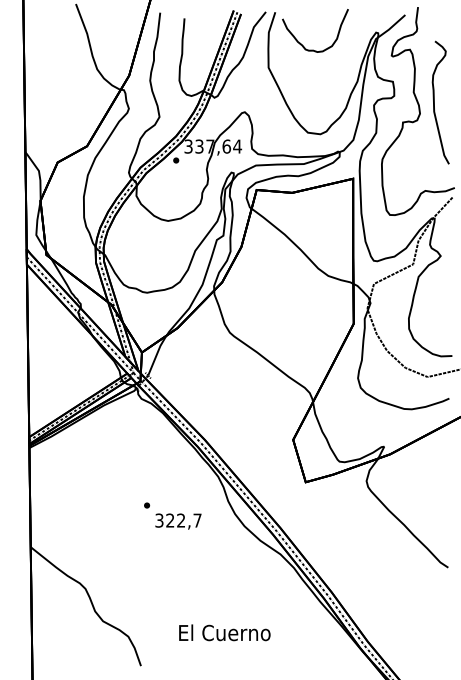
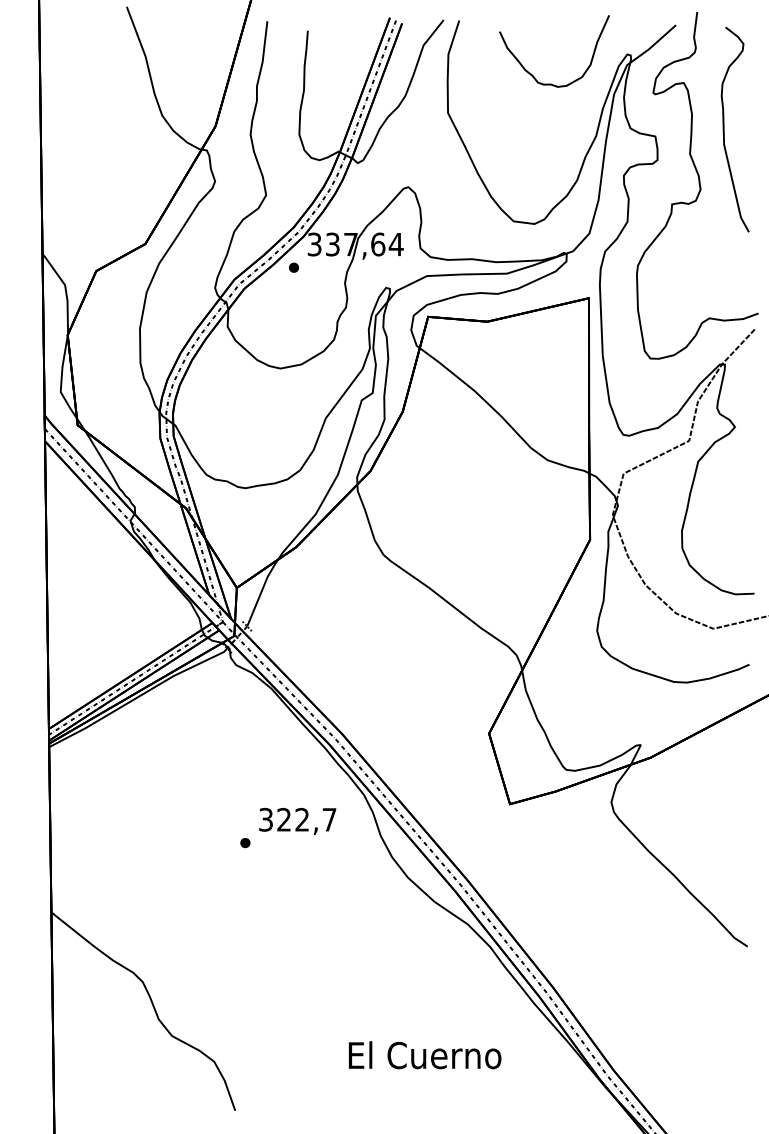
curve: (301, 43) -> (531, 72), moved
curve: (434, 102) -> (724, 129), moved
text: (178, 521) -> (297, 821), moved
text: (224, 632) -> (424, 1054), moved

